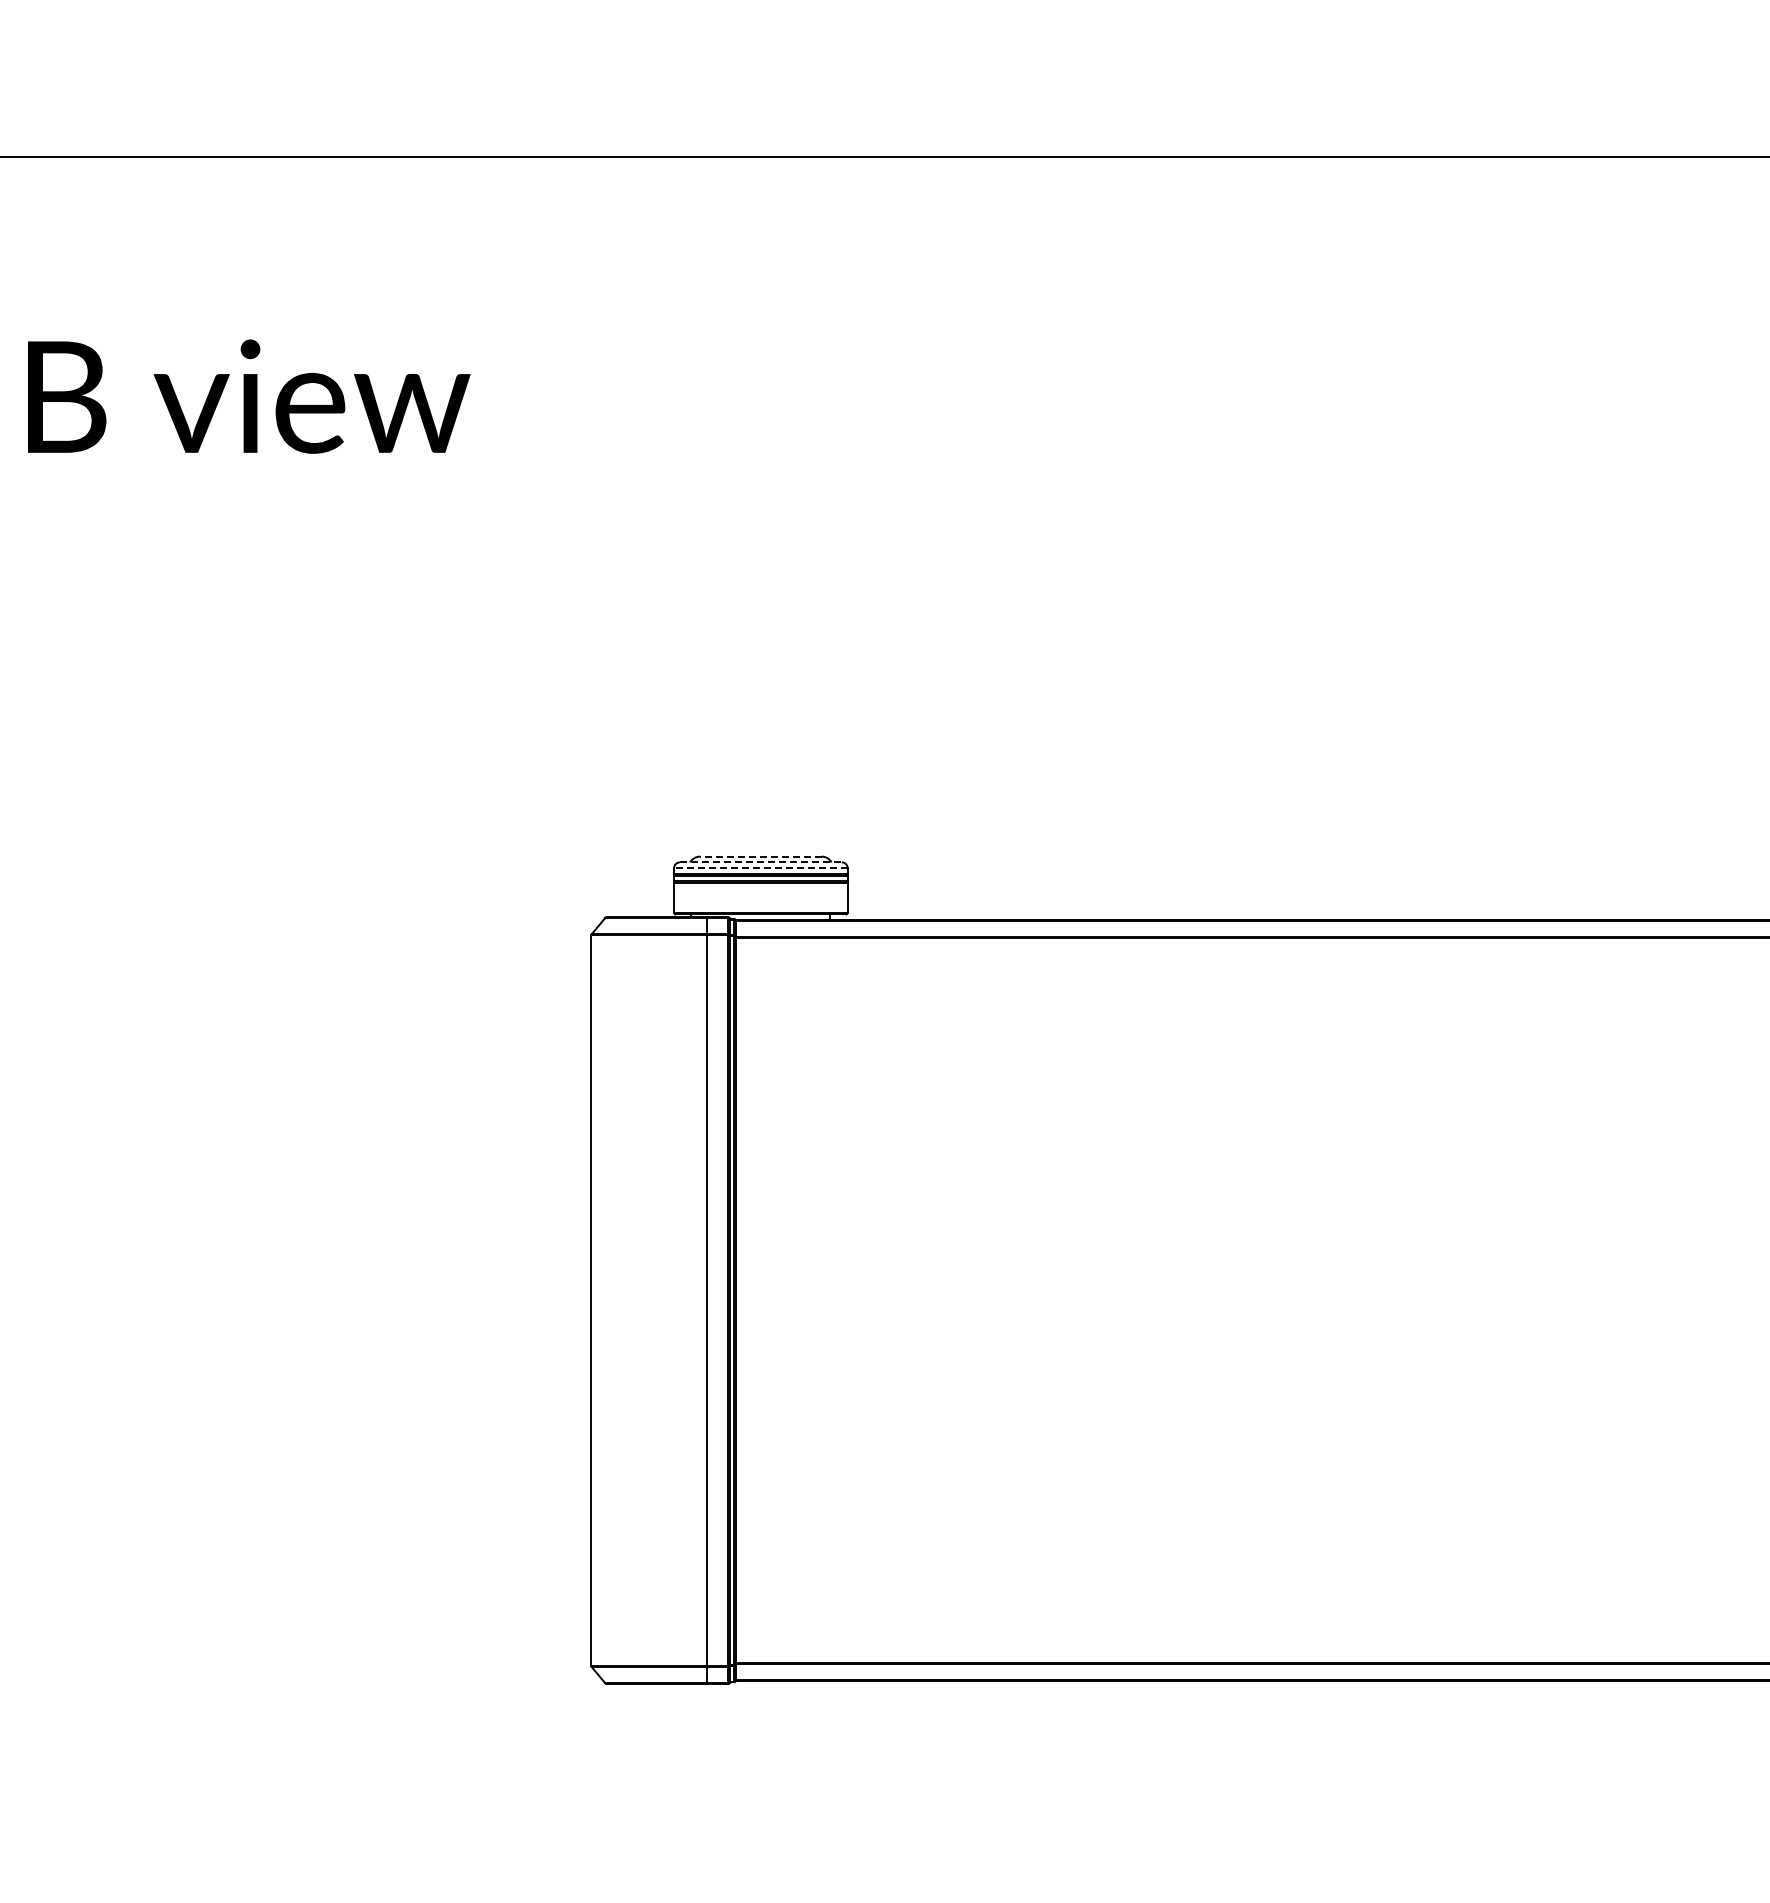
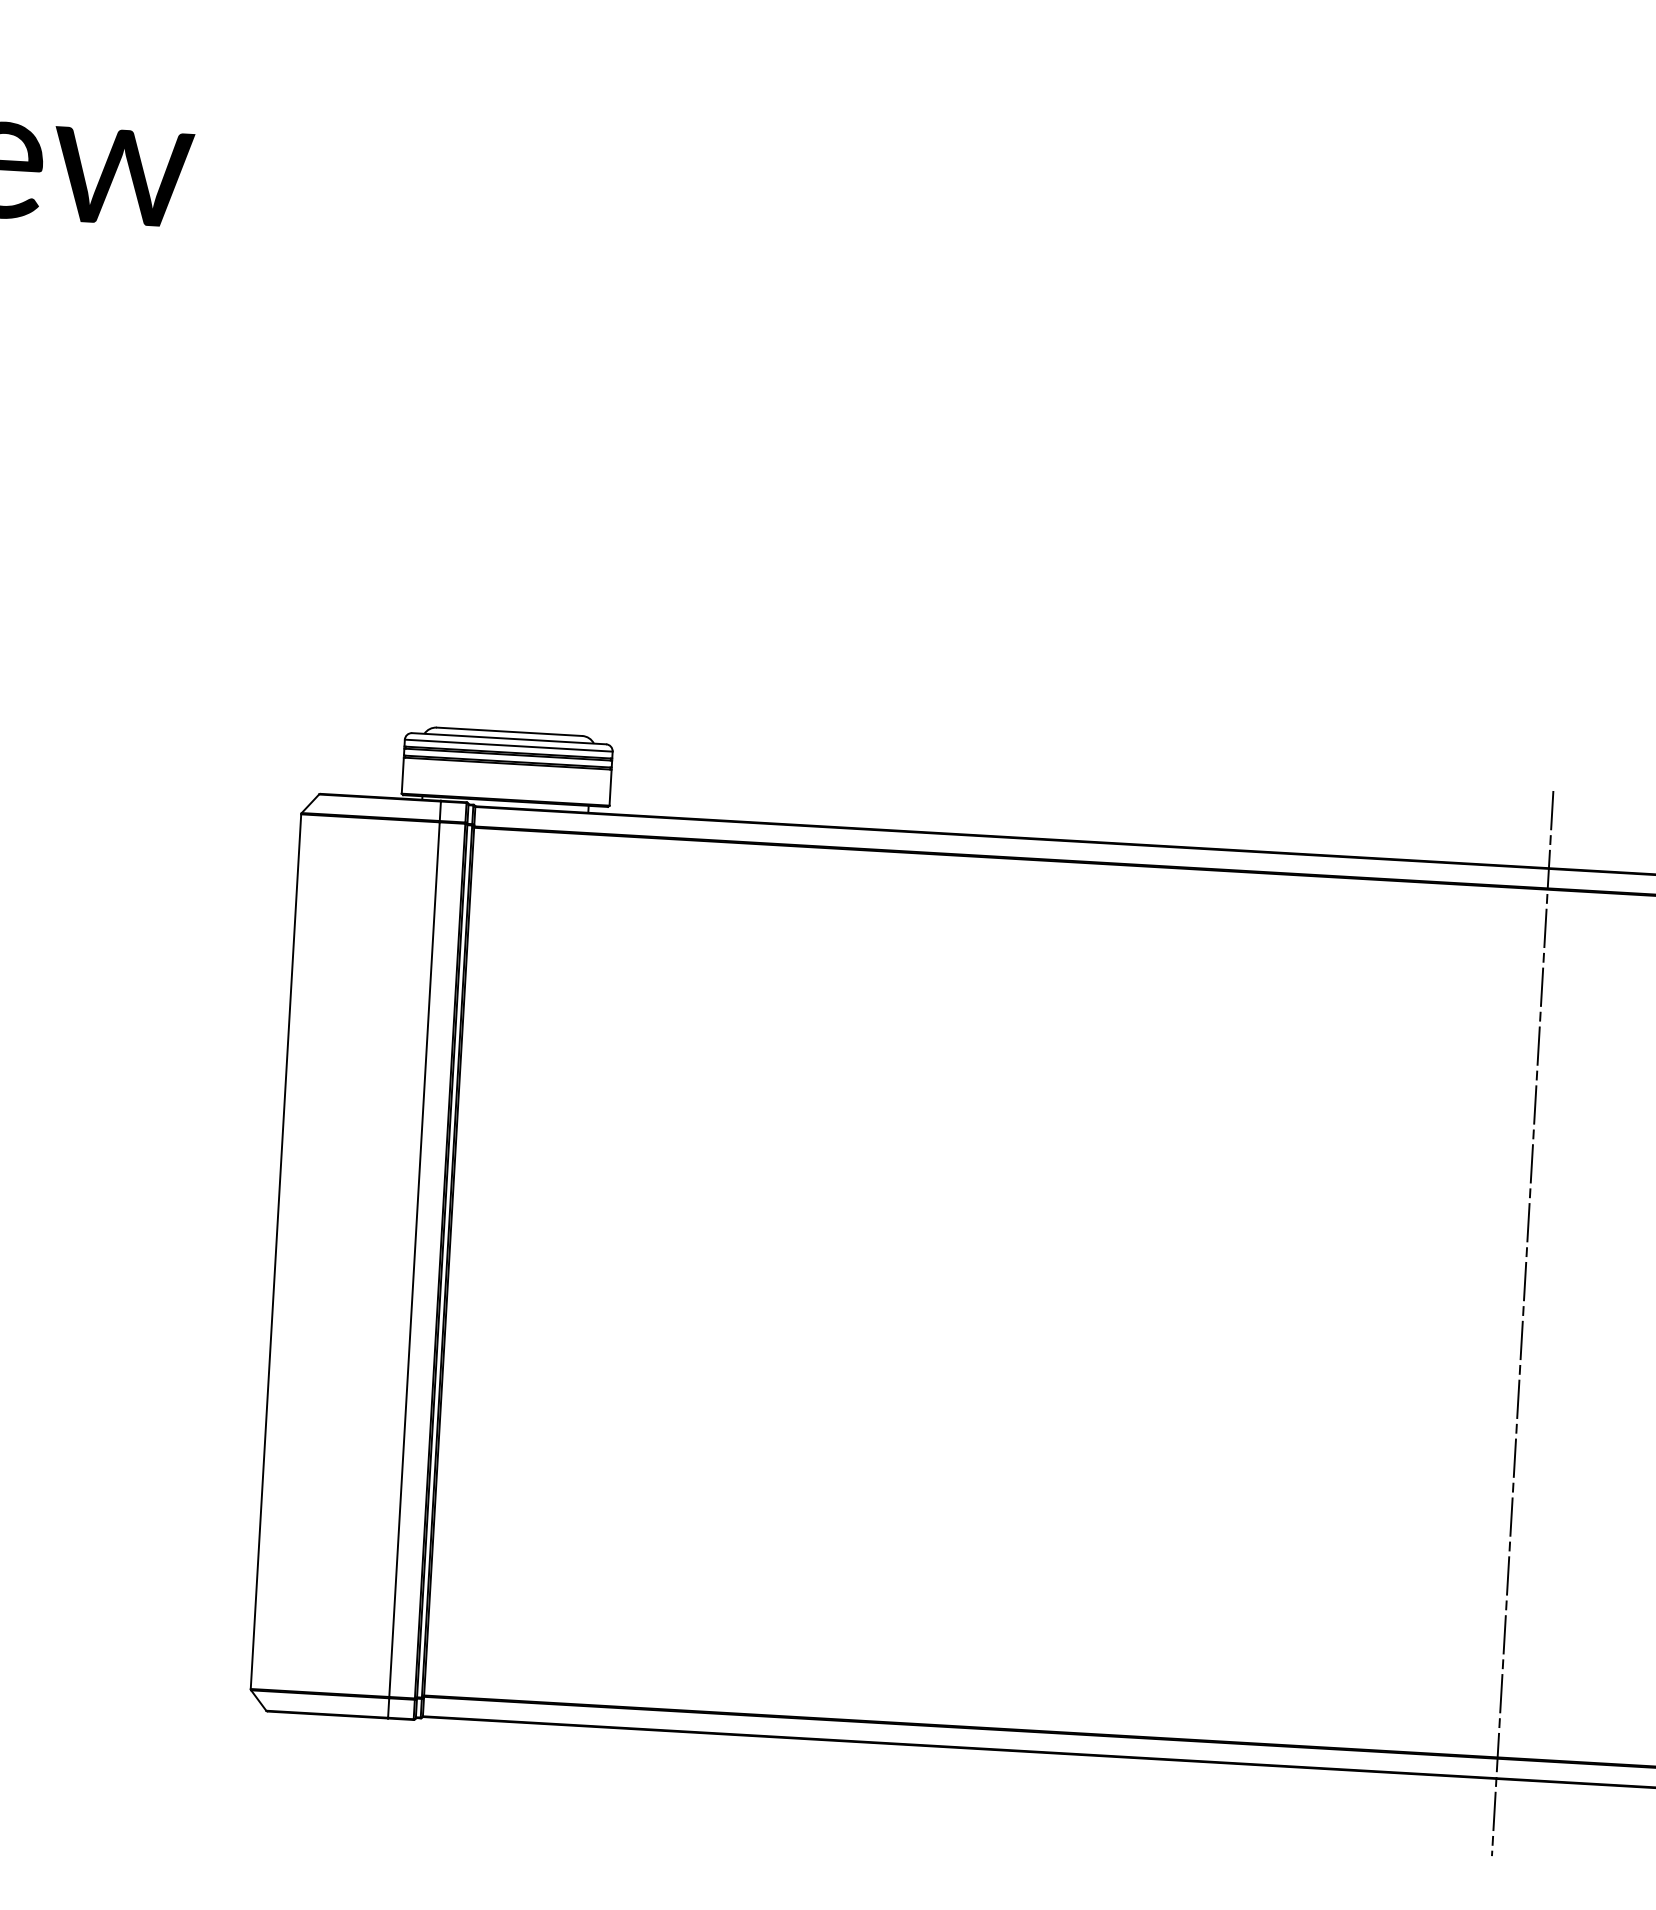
line: (760, 856) -> (509, 731), dashed -> solid
line: (760, 862) -> (508, 738), dashed -> solid
line: (760, 868) -> (508, 746), dashed -> solid
line: (1632, 1300) -> (1522, 1323), added

